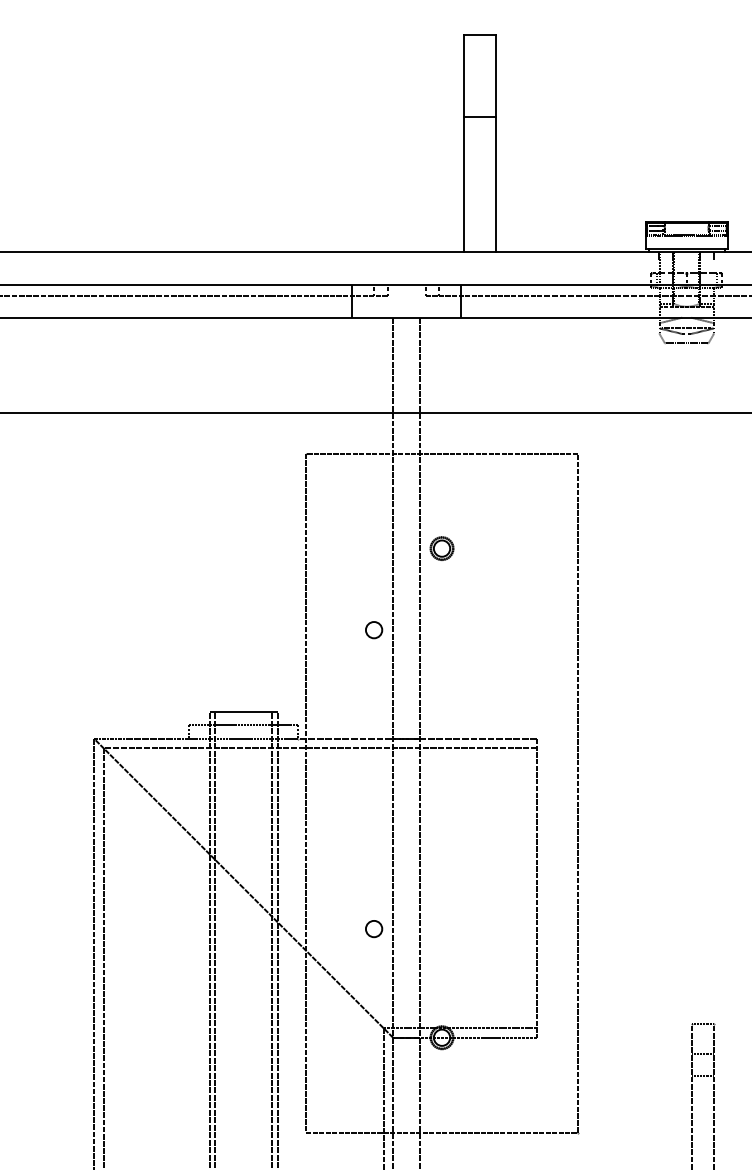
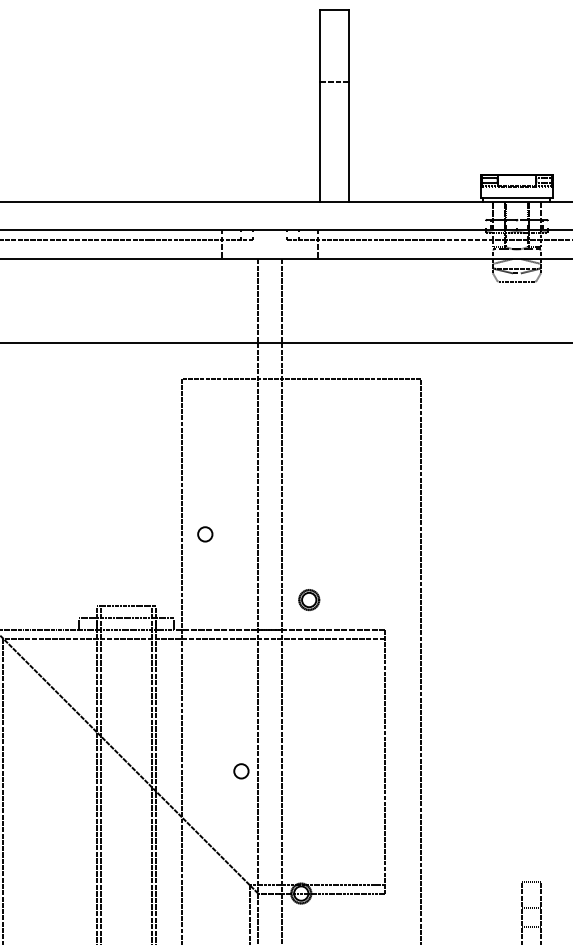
part: (441, 548) -> (308, 599), moved
circle: (374, 630) -> (205, 534), moved
circle: (374, 929) -> (241, 771), moved

